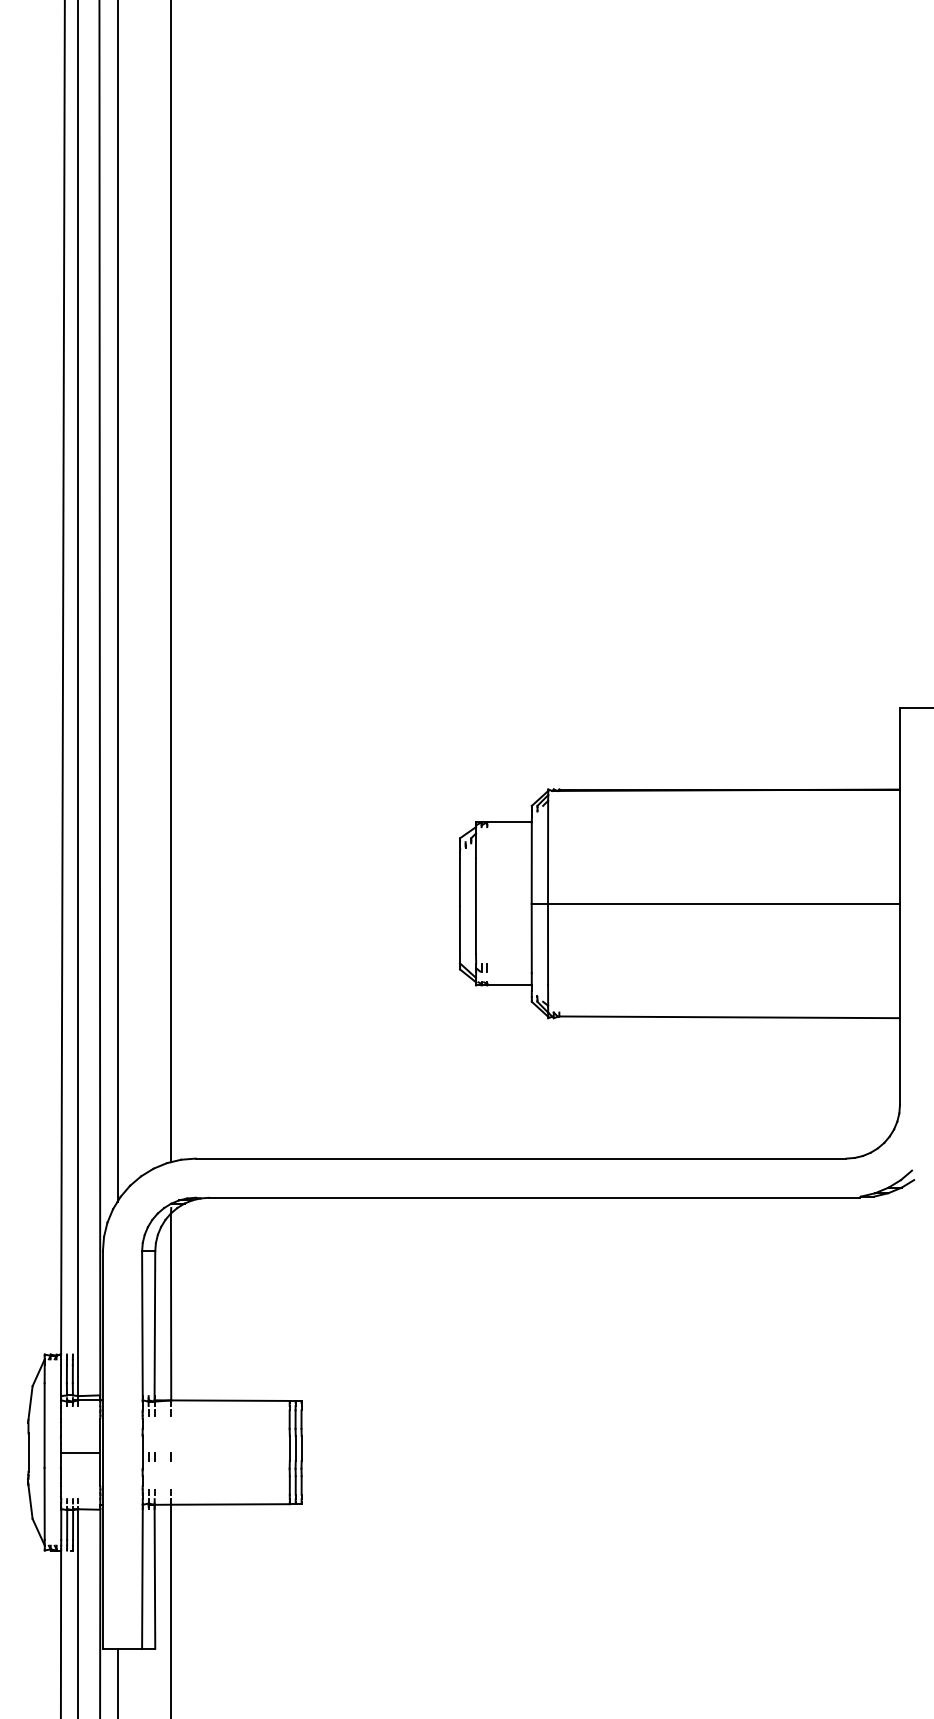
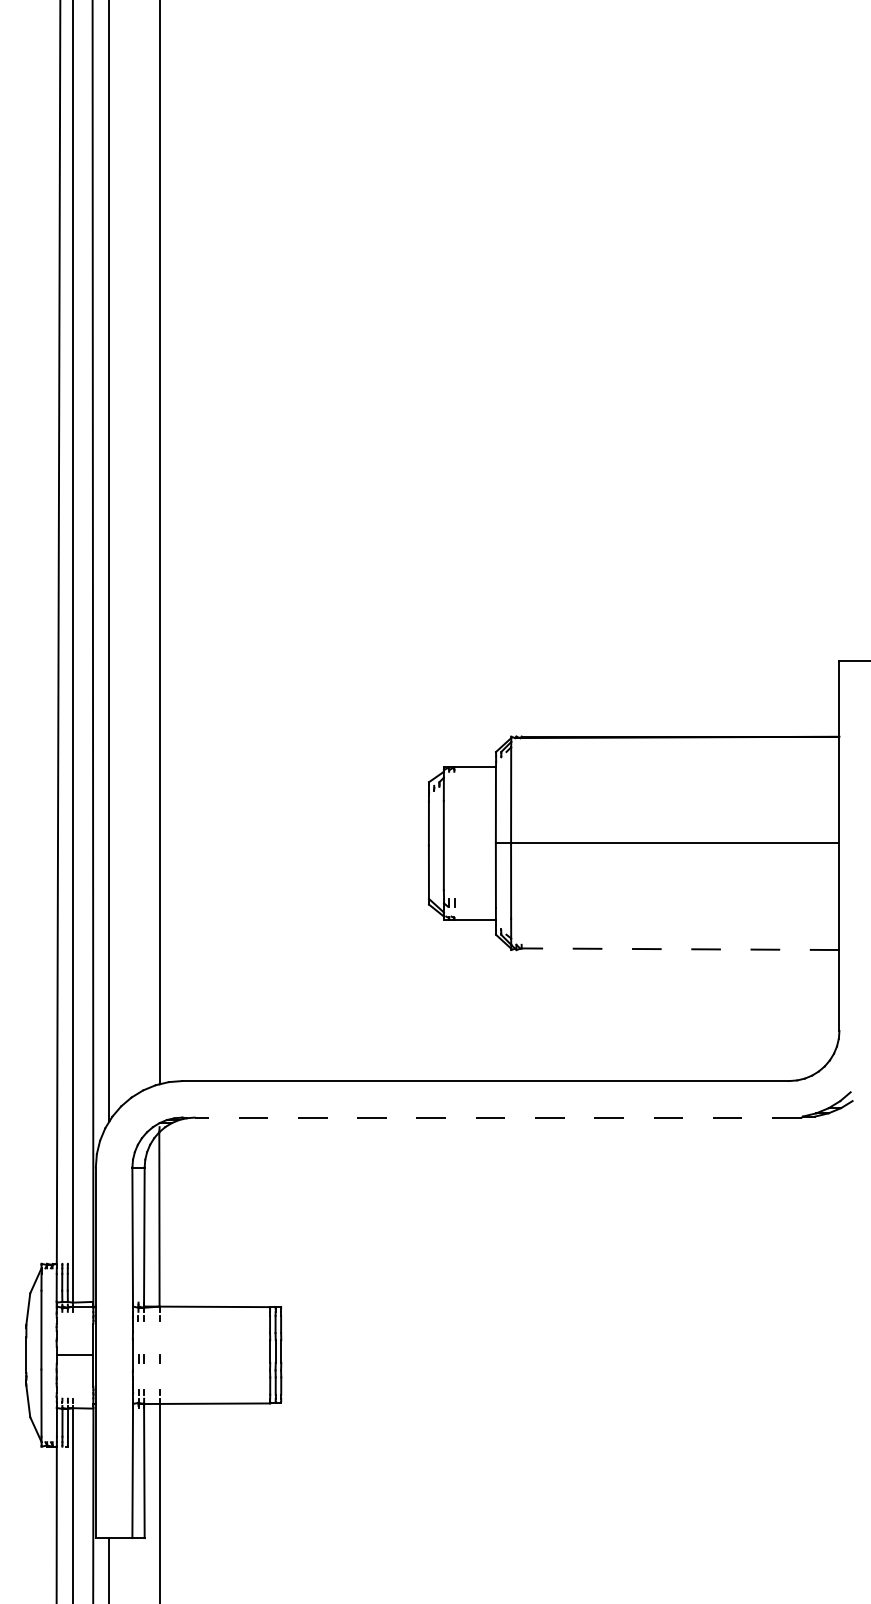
line: (729, 1017) -> (680, 949), solid -> dashed
line: (534, 1197) -> (498, 1117), solid -> dashed

